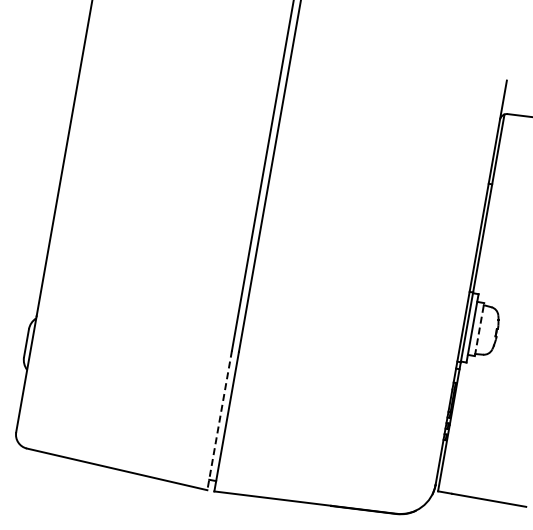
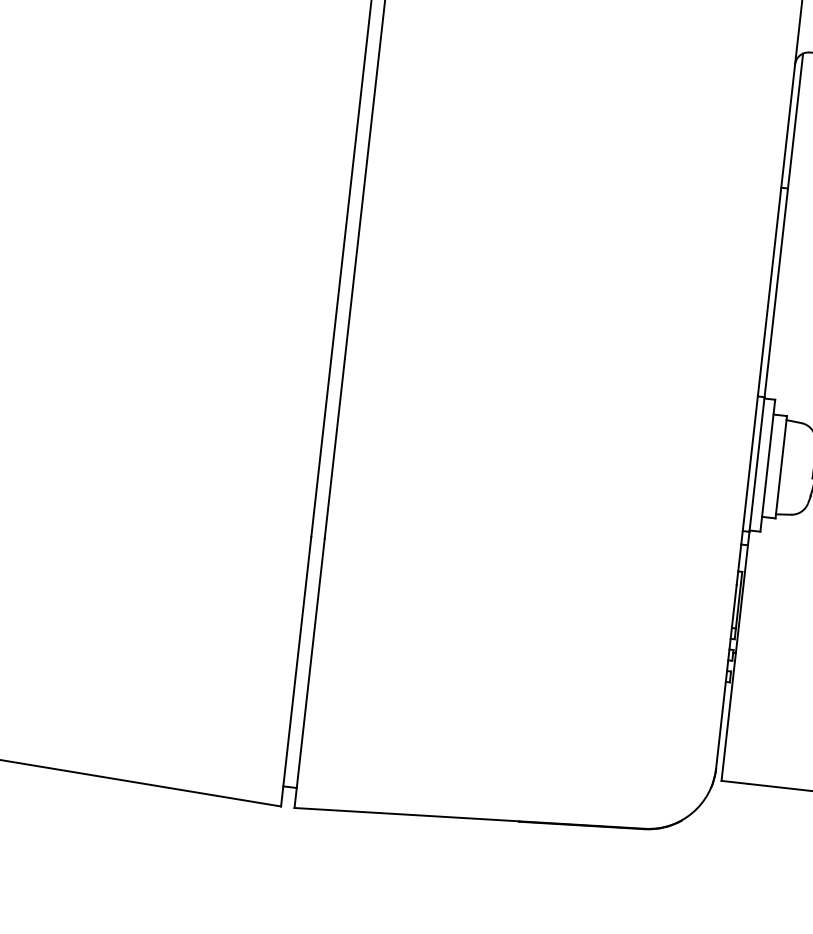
line: (479, 329) -> (781, 467), dashed -> solid
line: (219, 420) -> (295, 671), dashed -> solid

